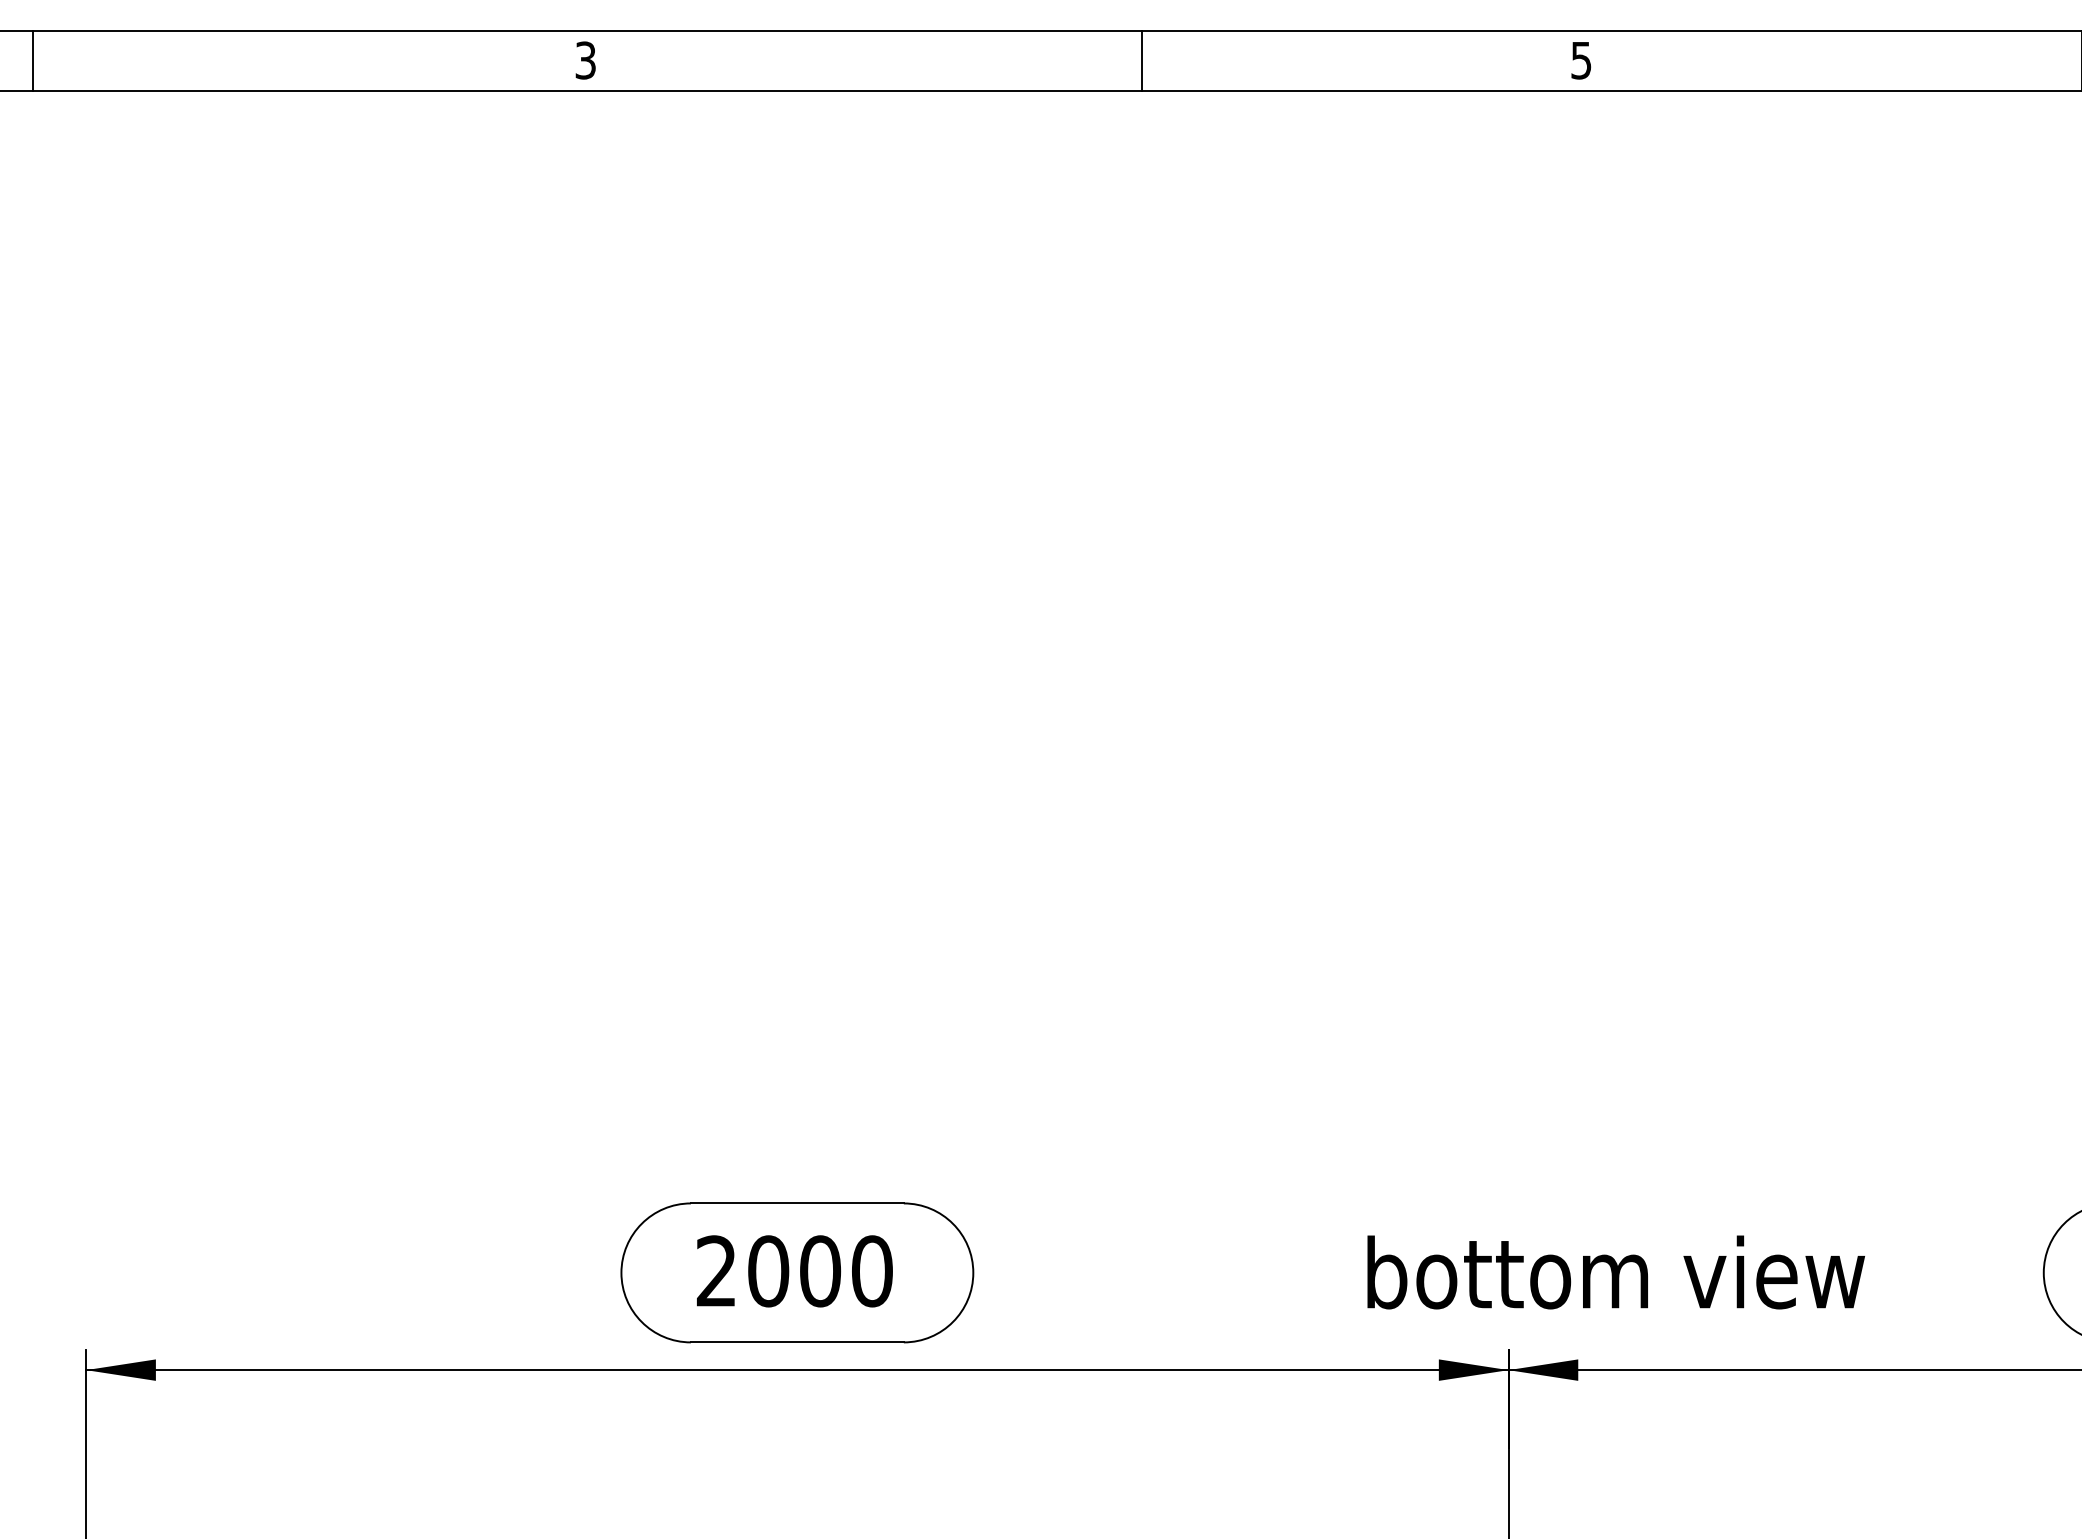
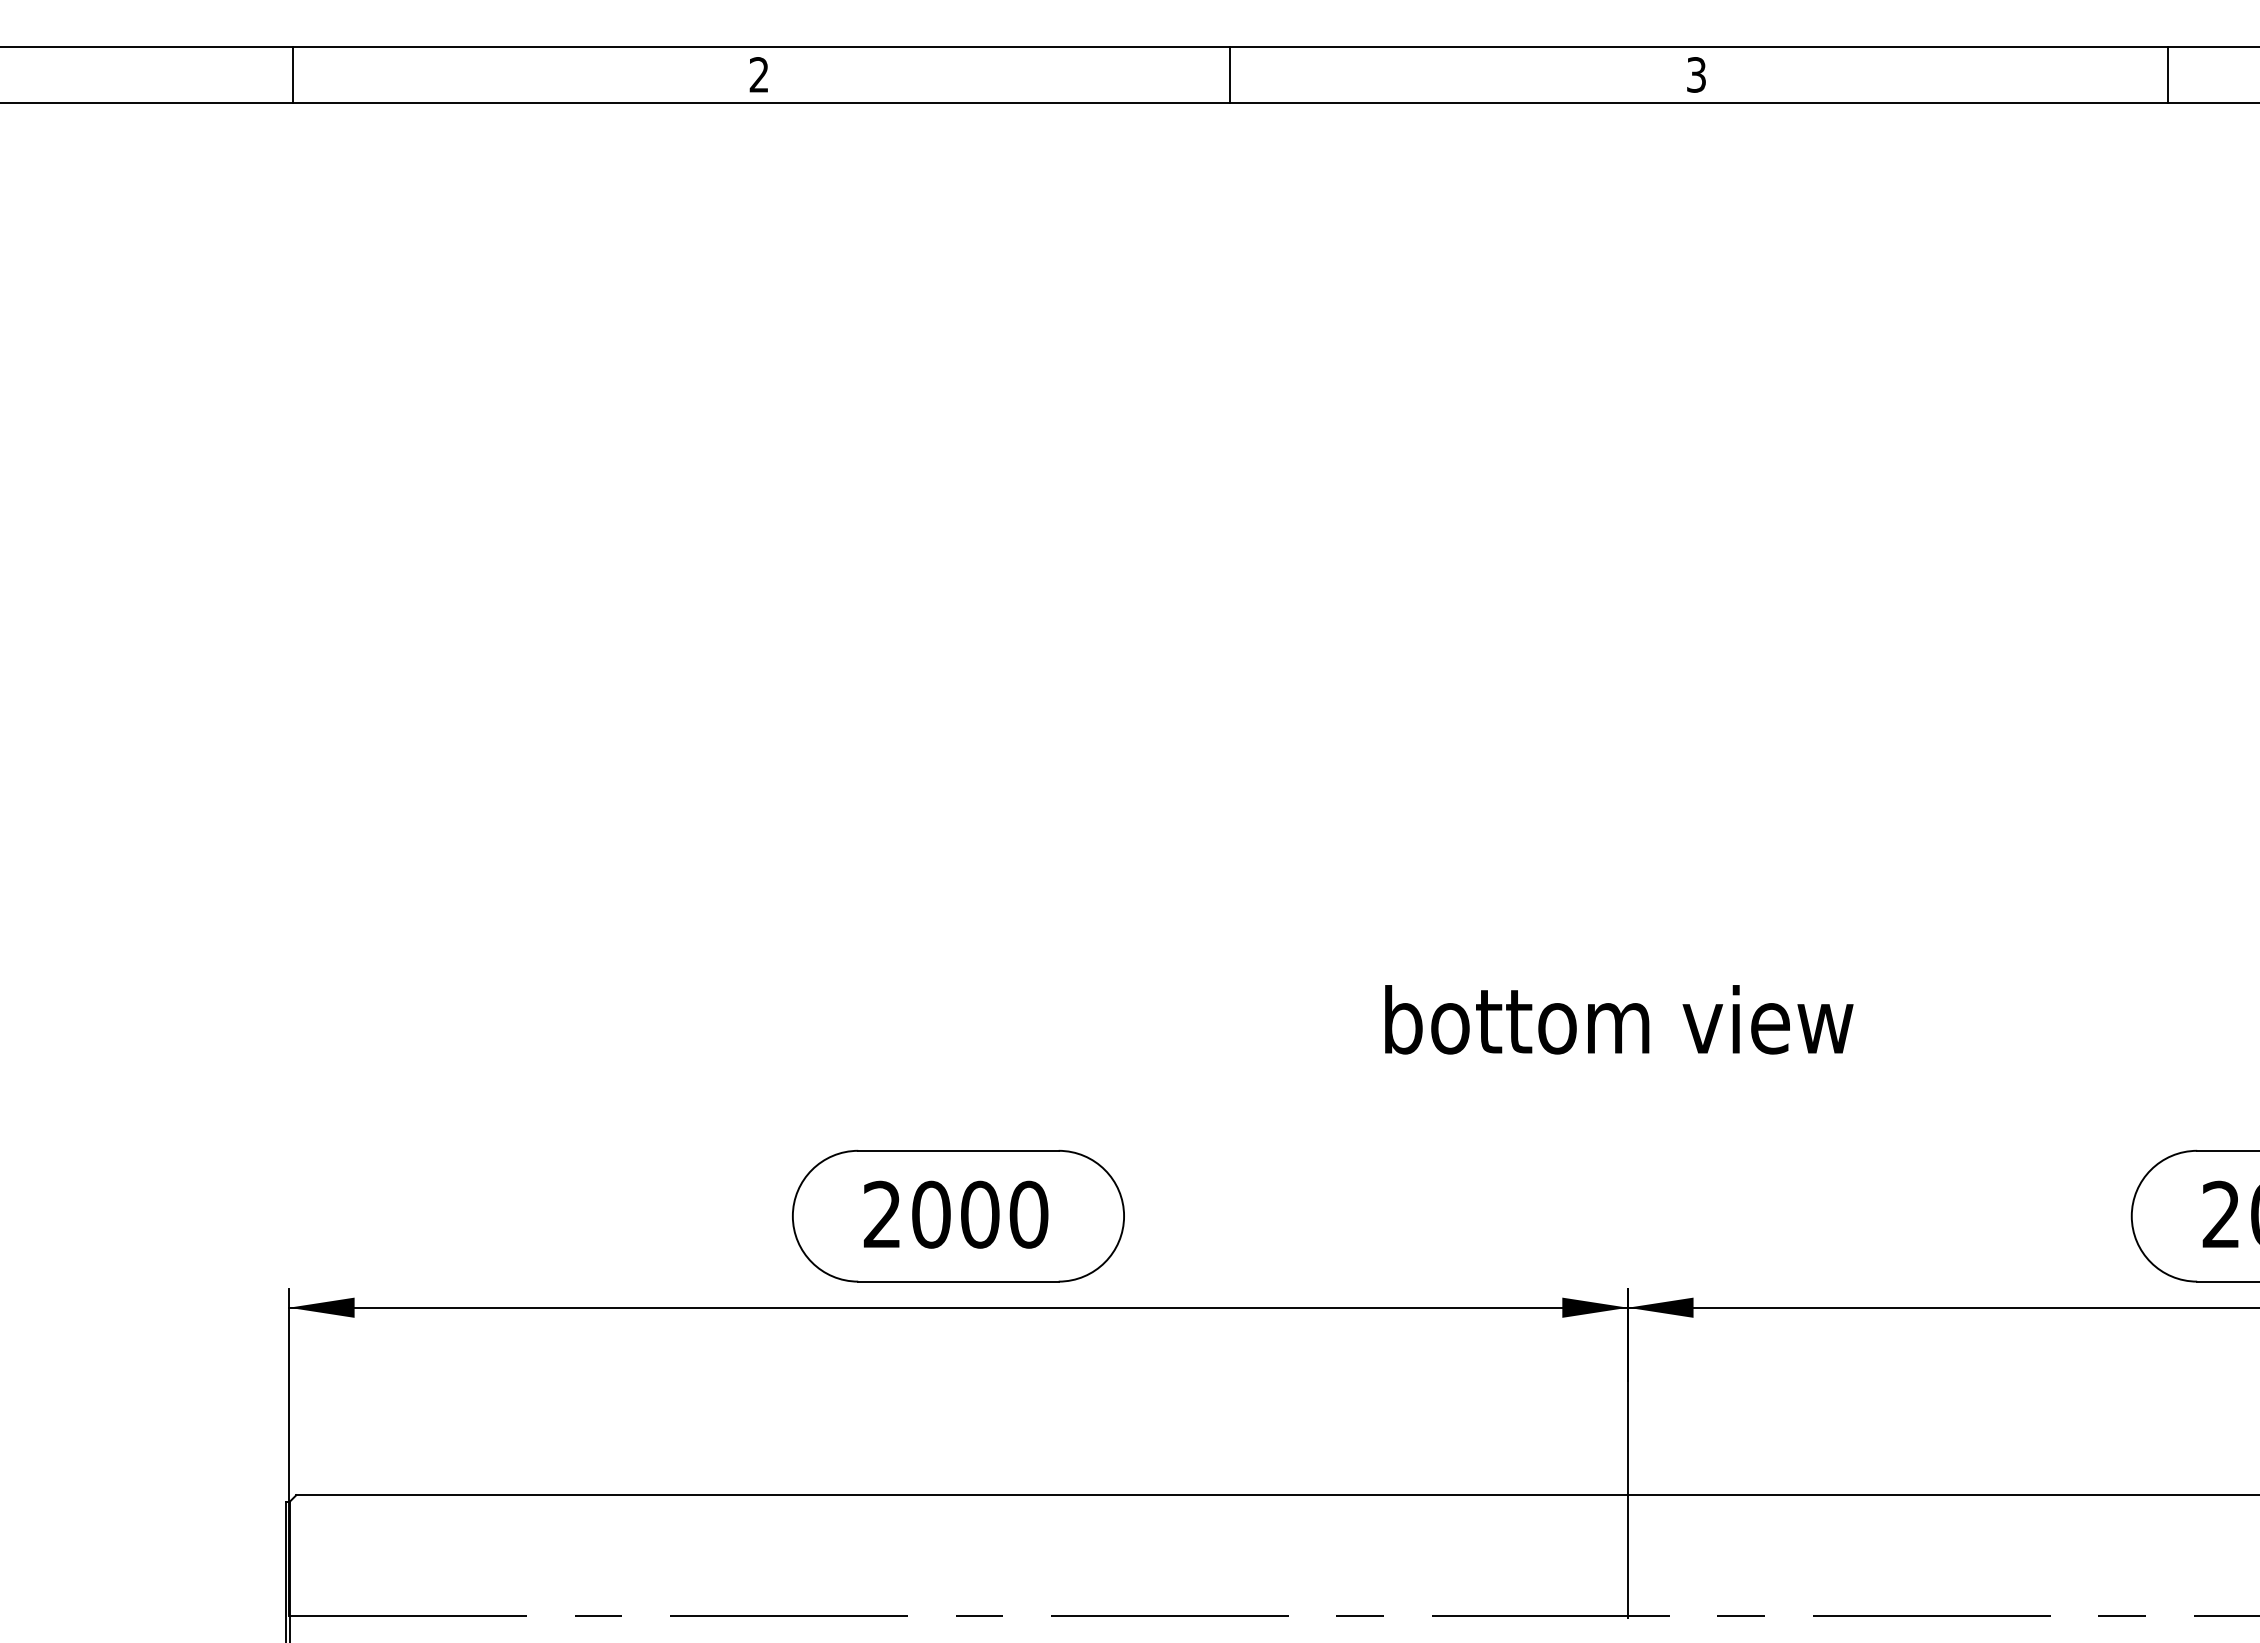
text: (584, 60) -> (758, 74), 3 -> 2
text: (1581, 60) -> (1696, 74), 5 -> 3
line: (33, 61) -> (293, 75), moved
line: (1142, 61) -> (1230, 75), moved
text: (1616, 1272) -> (1619, 1019), moved

